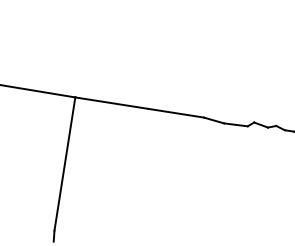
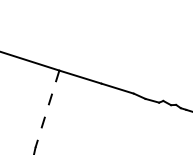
line: (65, 164) -> (47, 109), solid -> dashed

